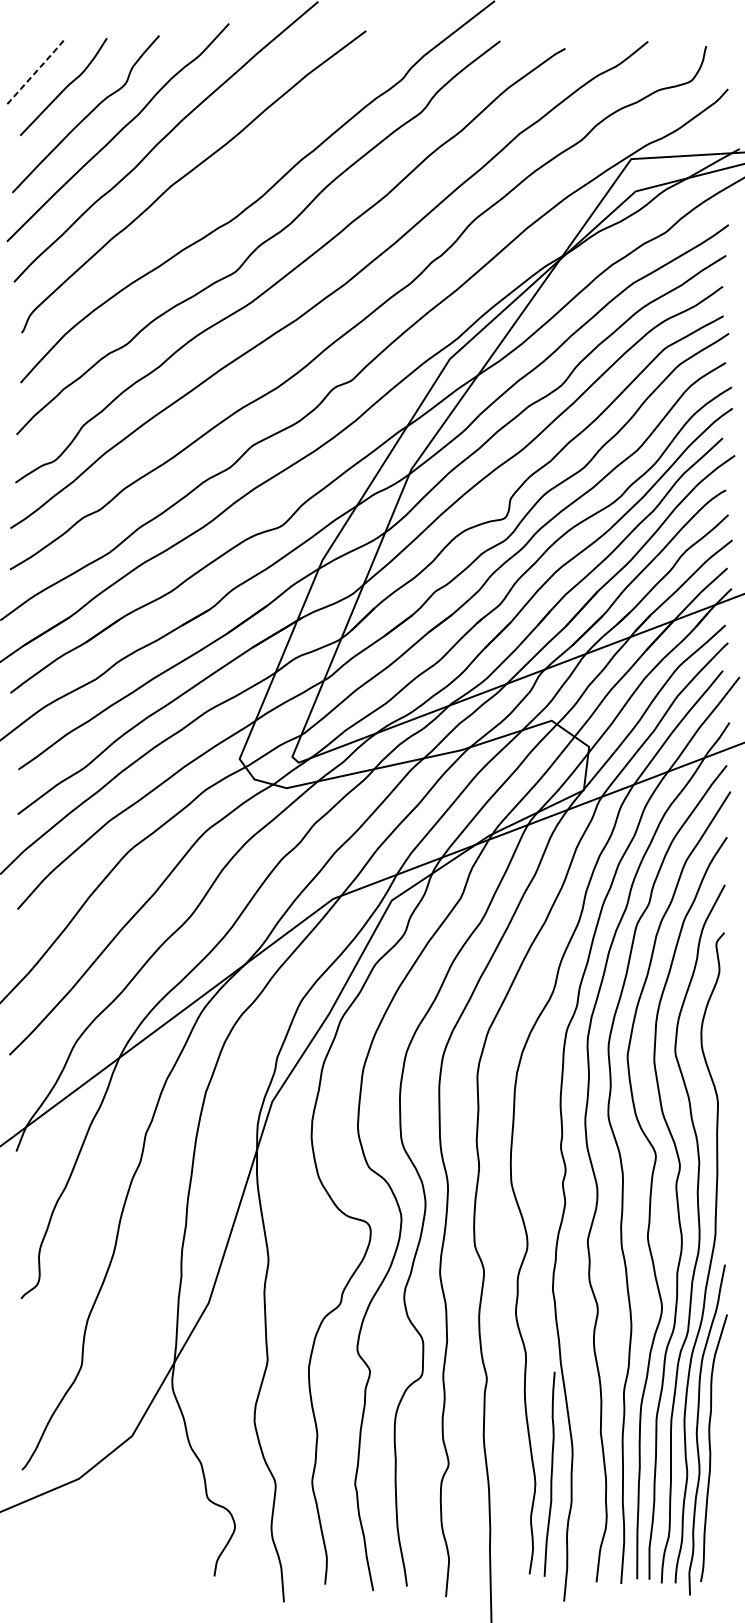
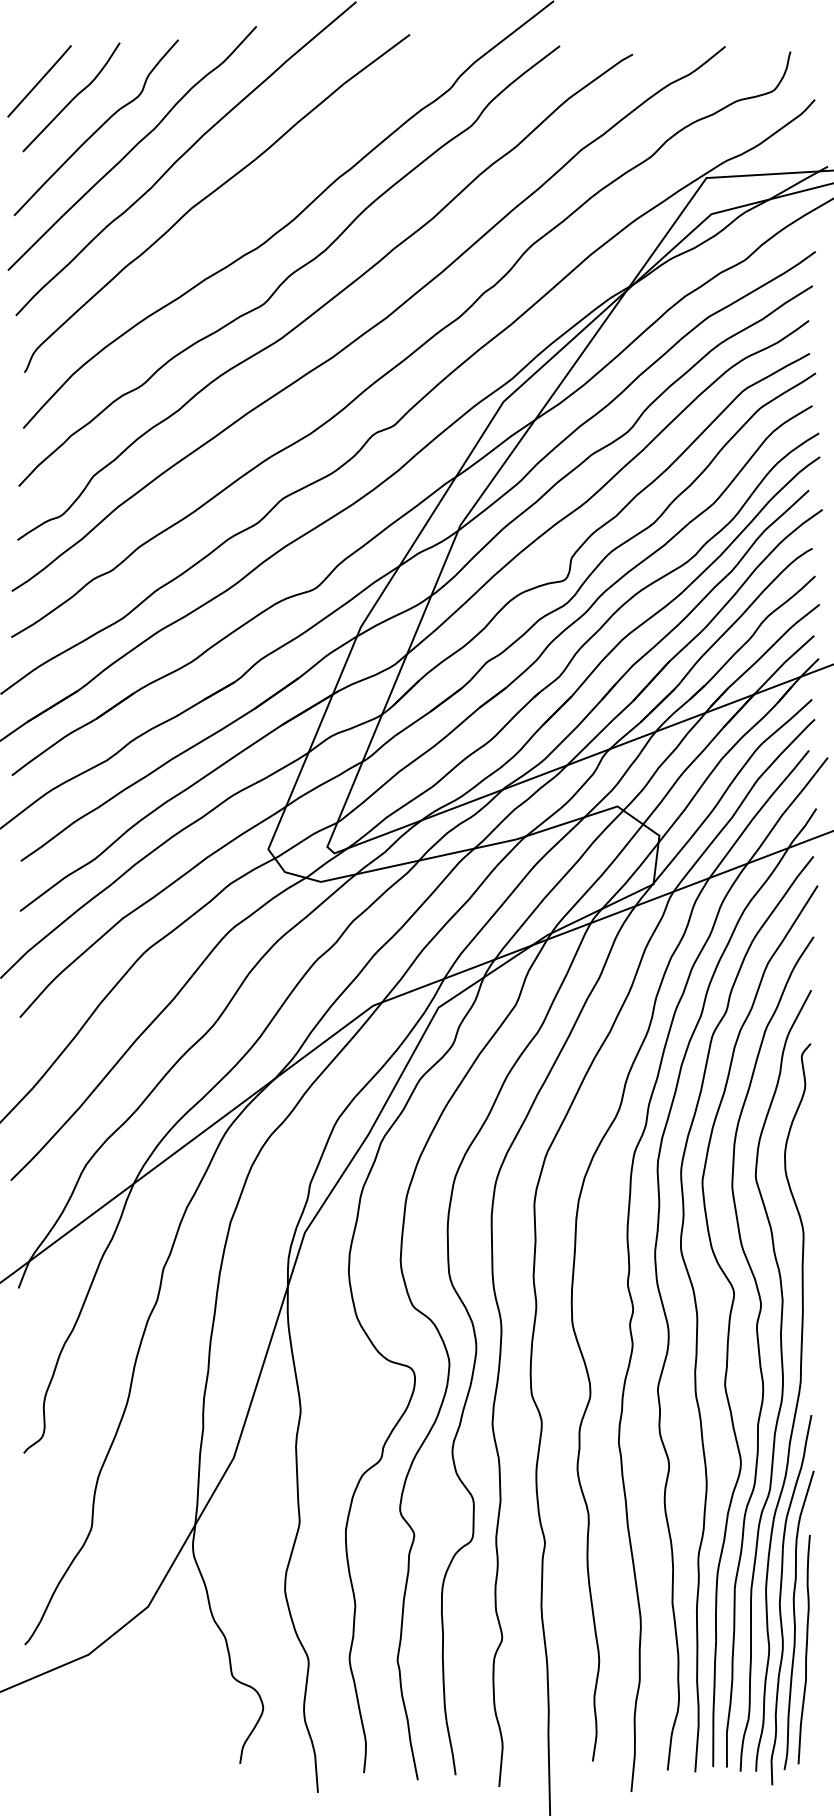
line: (36, 71) -> (40, 80), dashed -> solid
curve: (550, 1474) -> (805, 1649), moved

